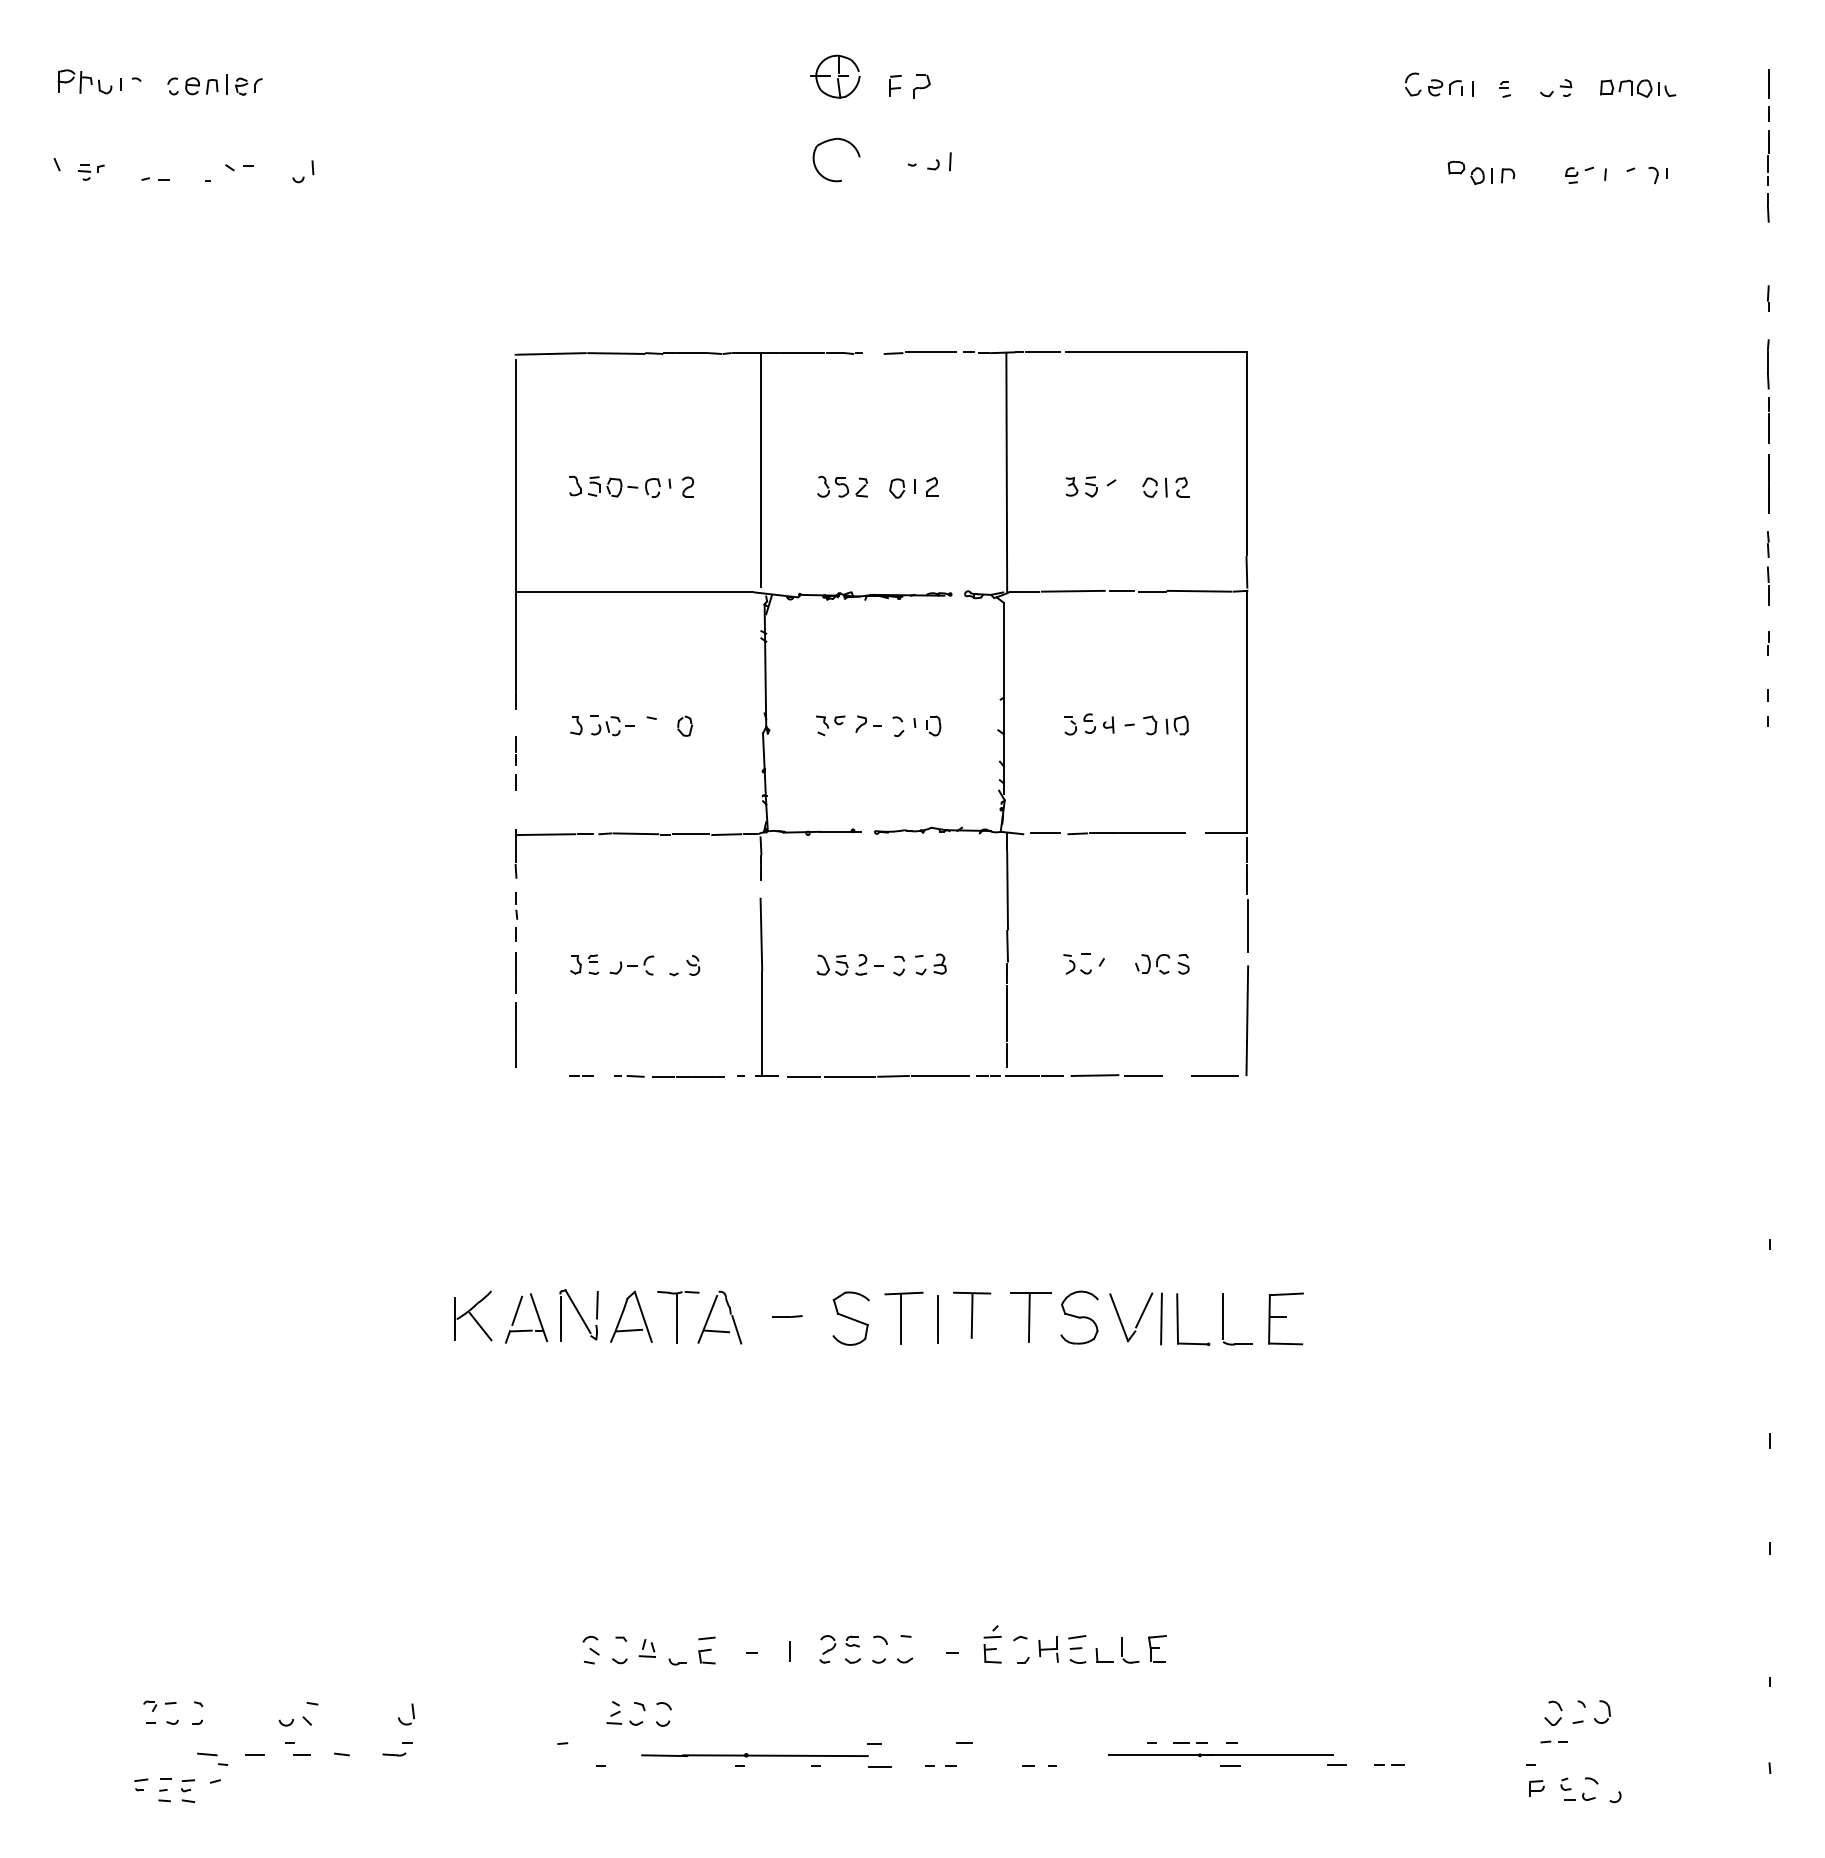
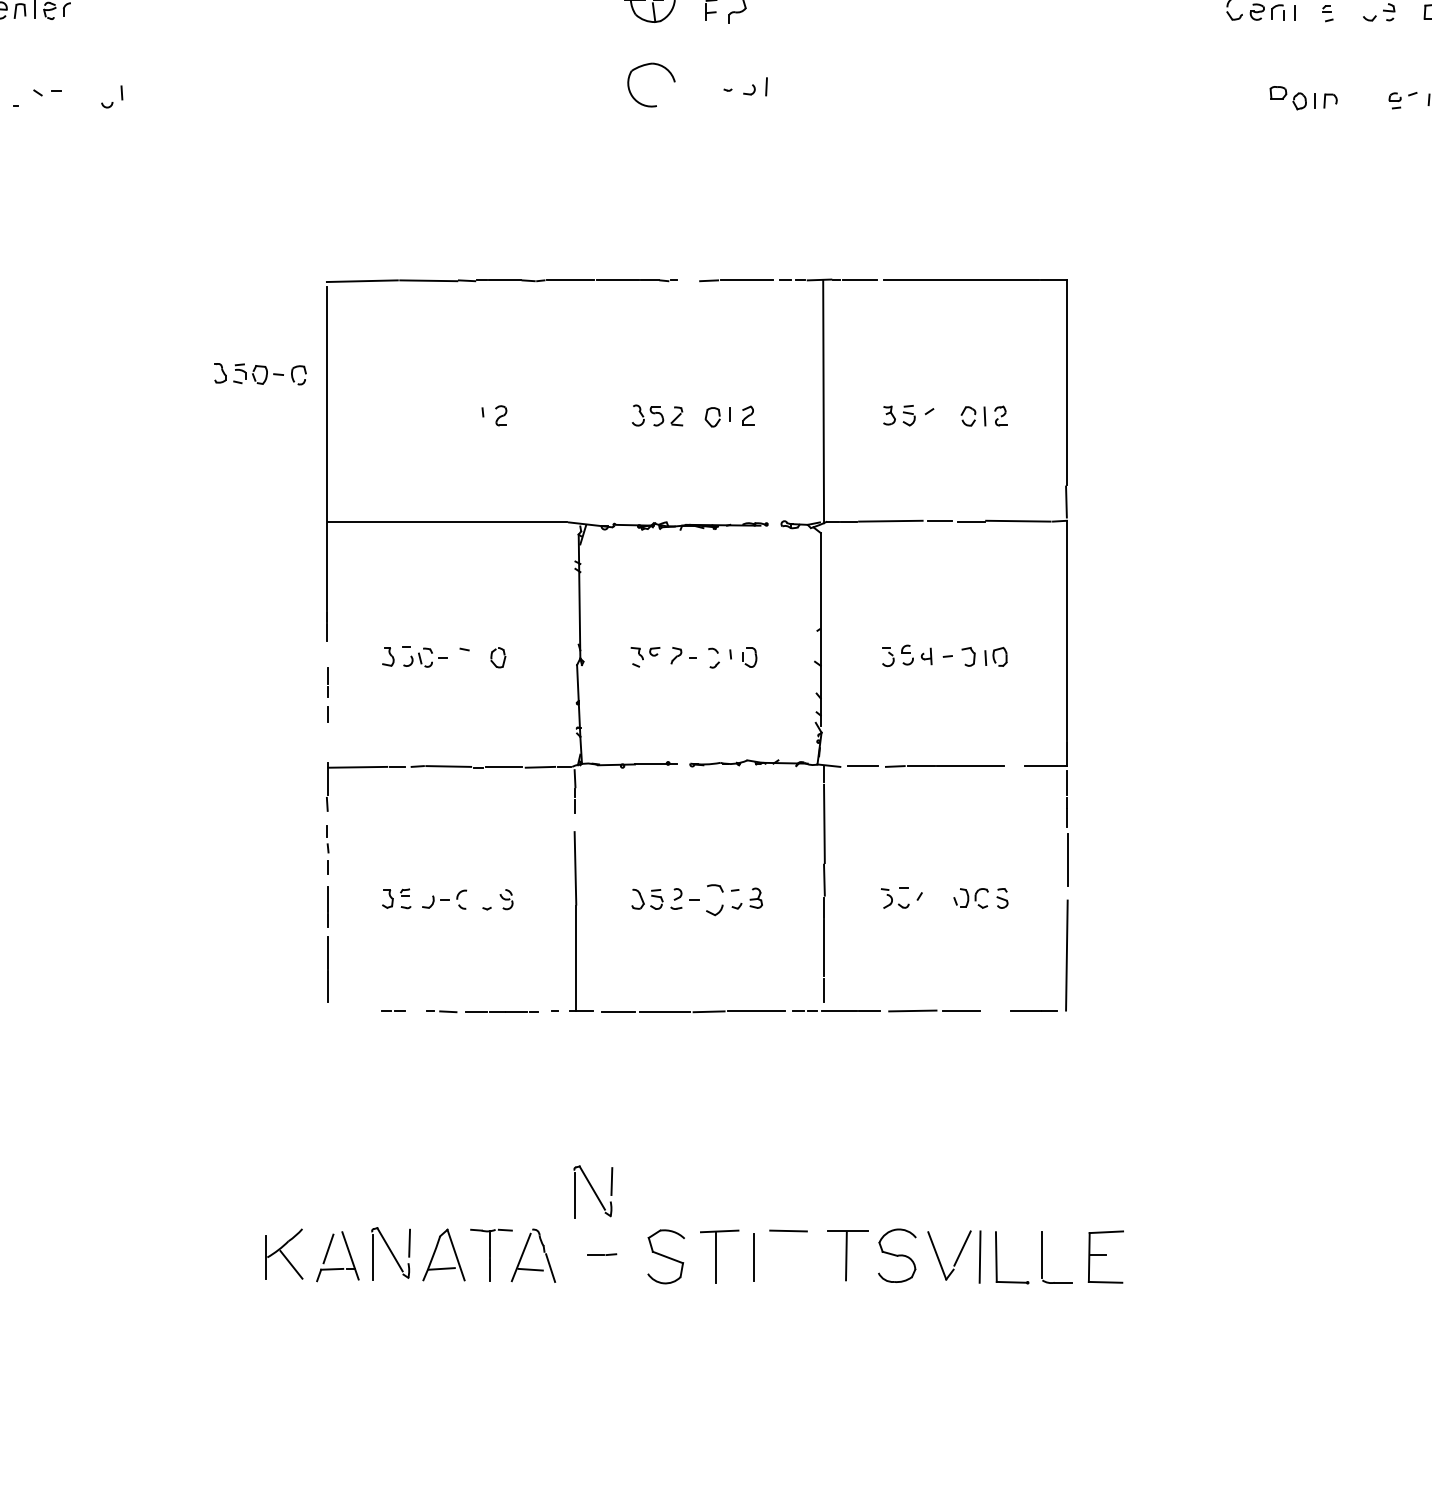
line: (761, 469) -> (575, 398), removed
part: (614, 486) -> (260, 373), moved
part: (898, 965) -> (714, 899), size x1.6
part: (778, 1254) -> (592, 1191), added
line: (971, 1315) -> (787, 1253), removed

